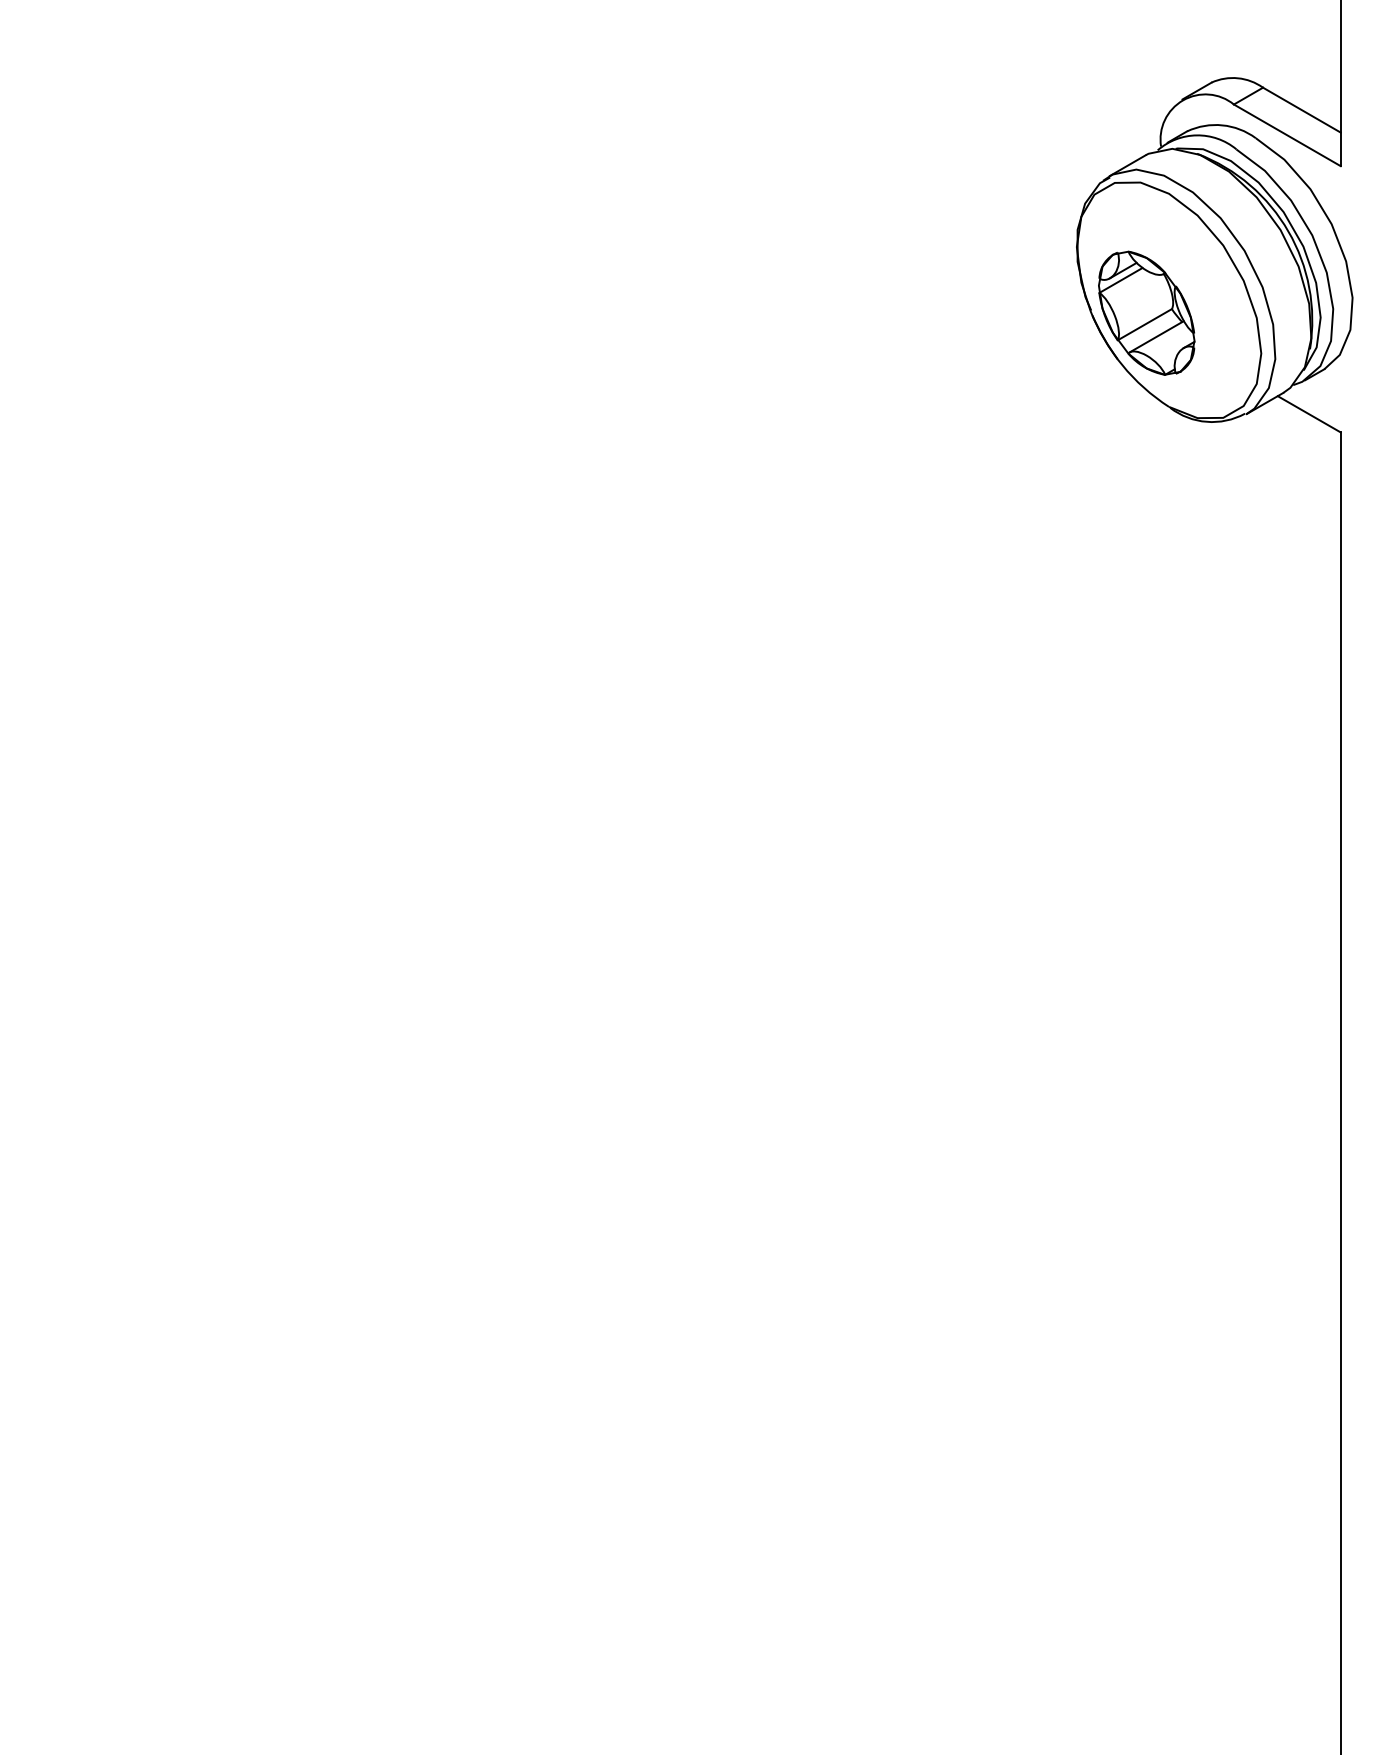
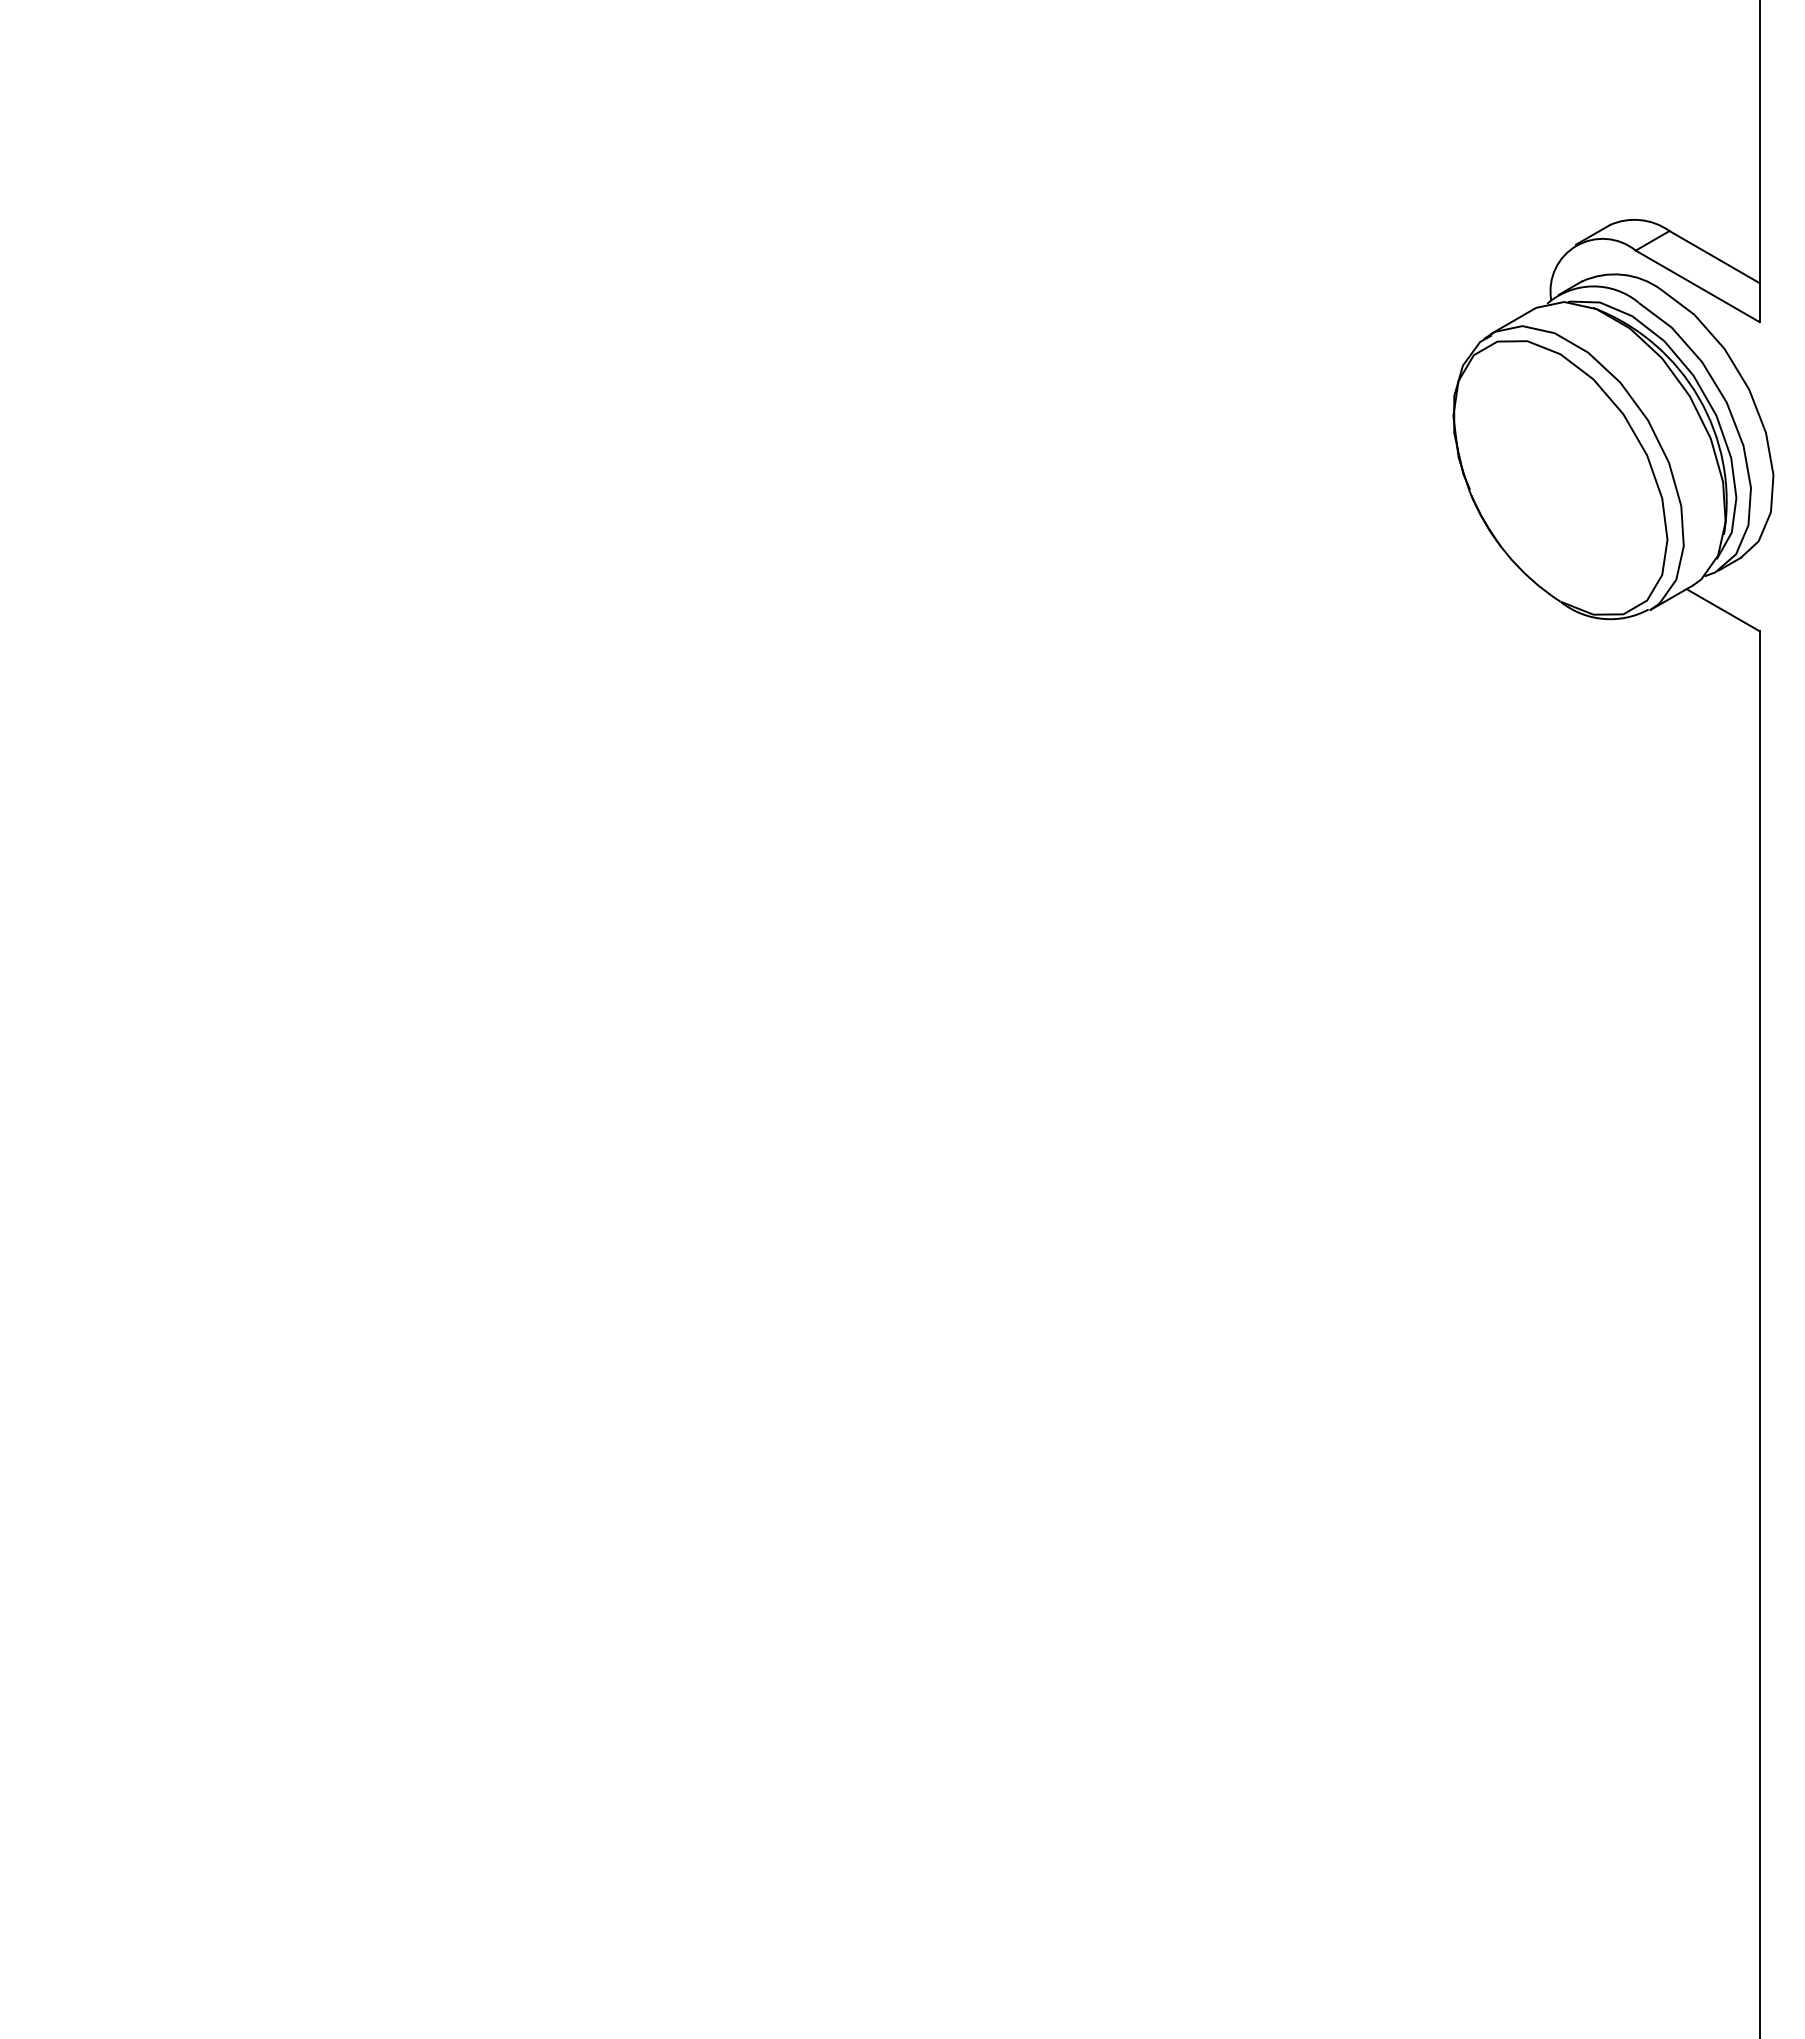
part: (1146, 312) -> (1534, 492), removed

